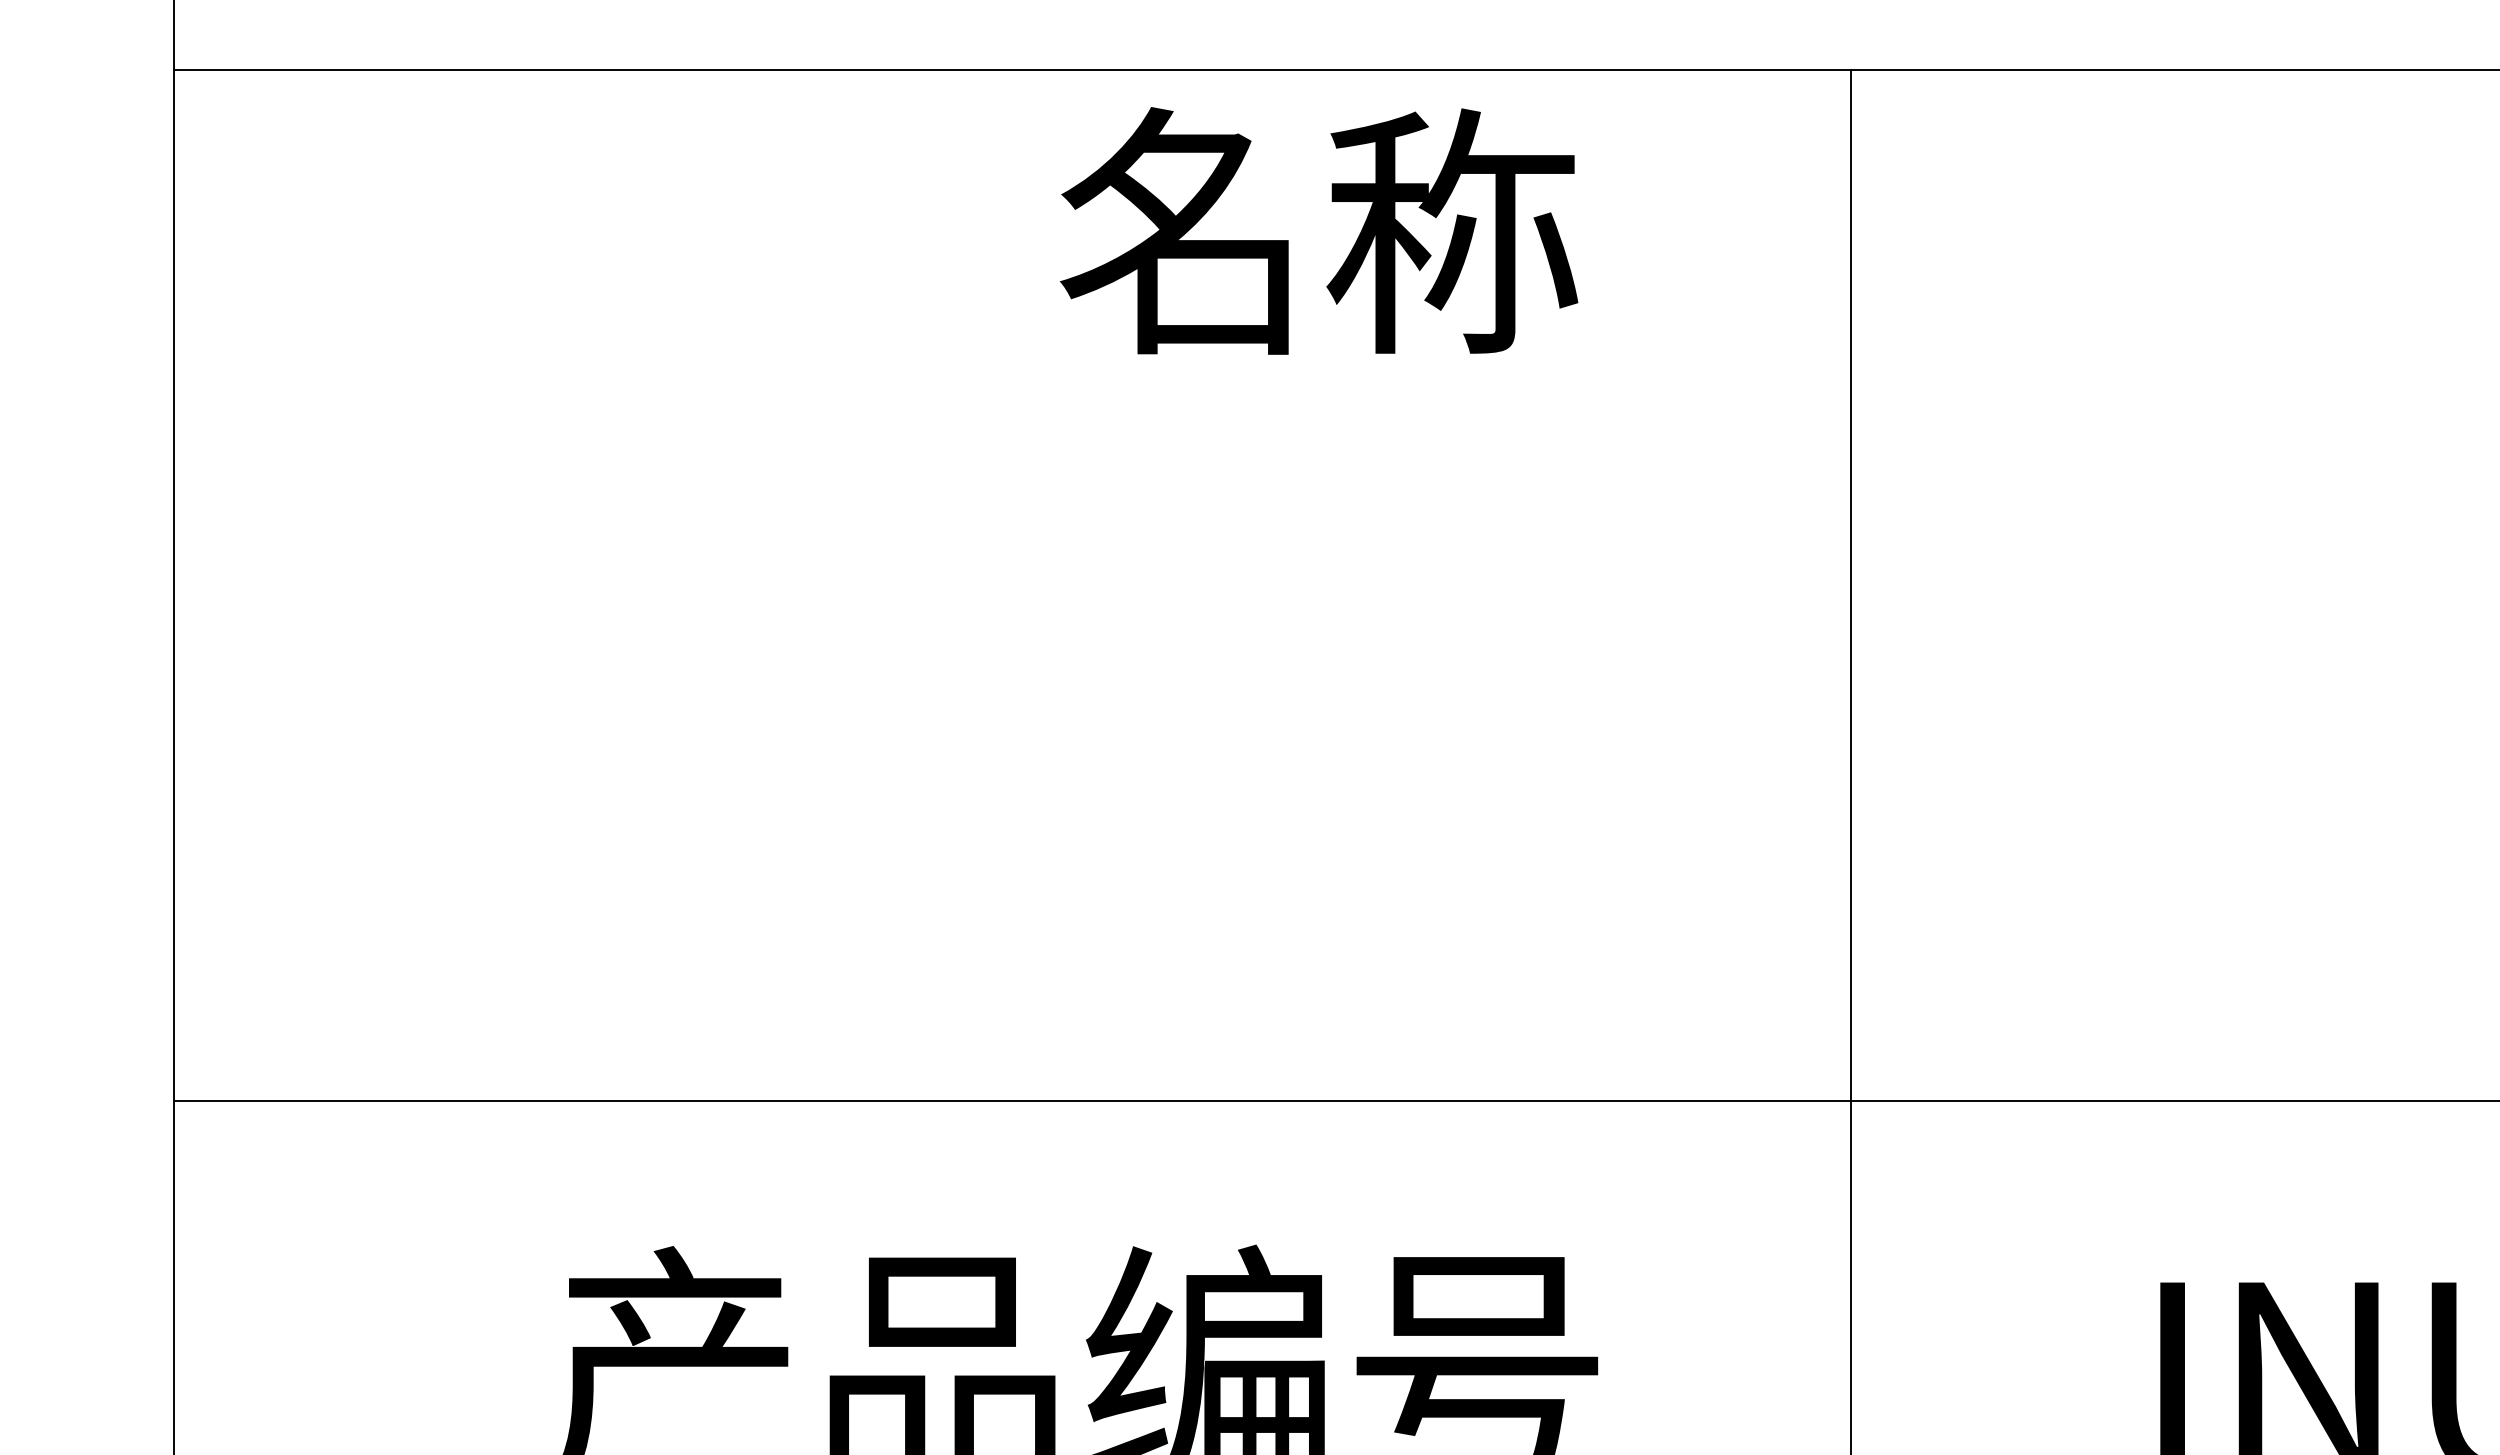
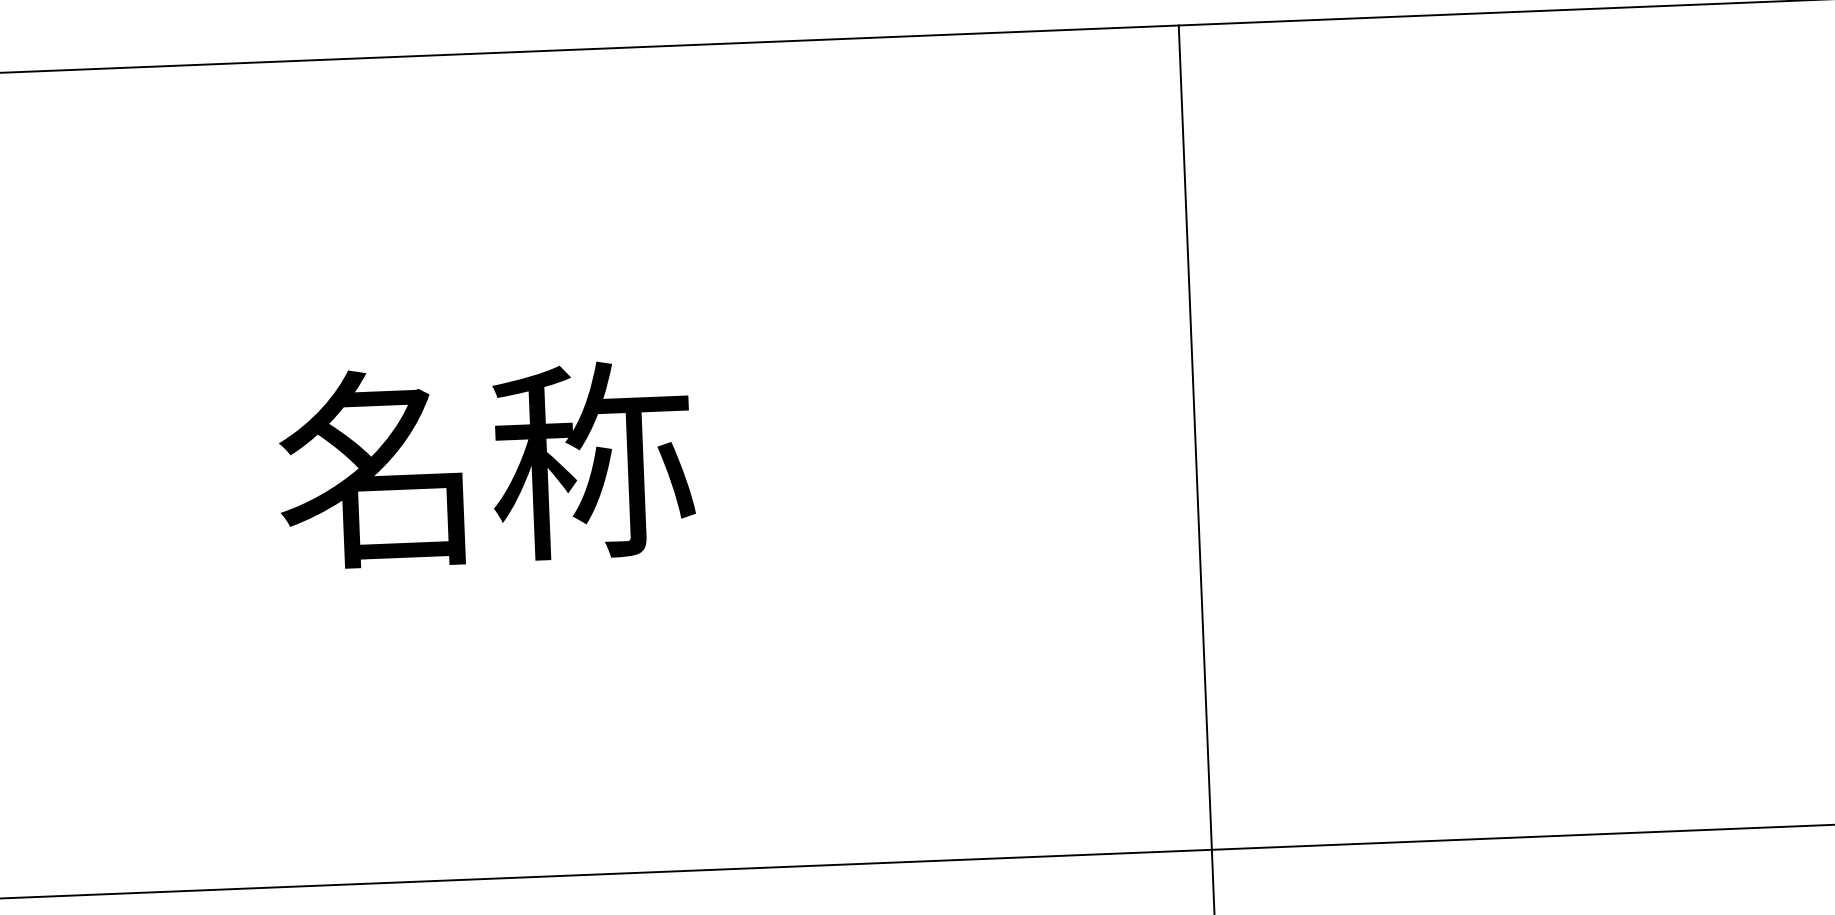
text: (1318, 230) -> (485, 463), moved

